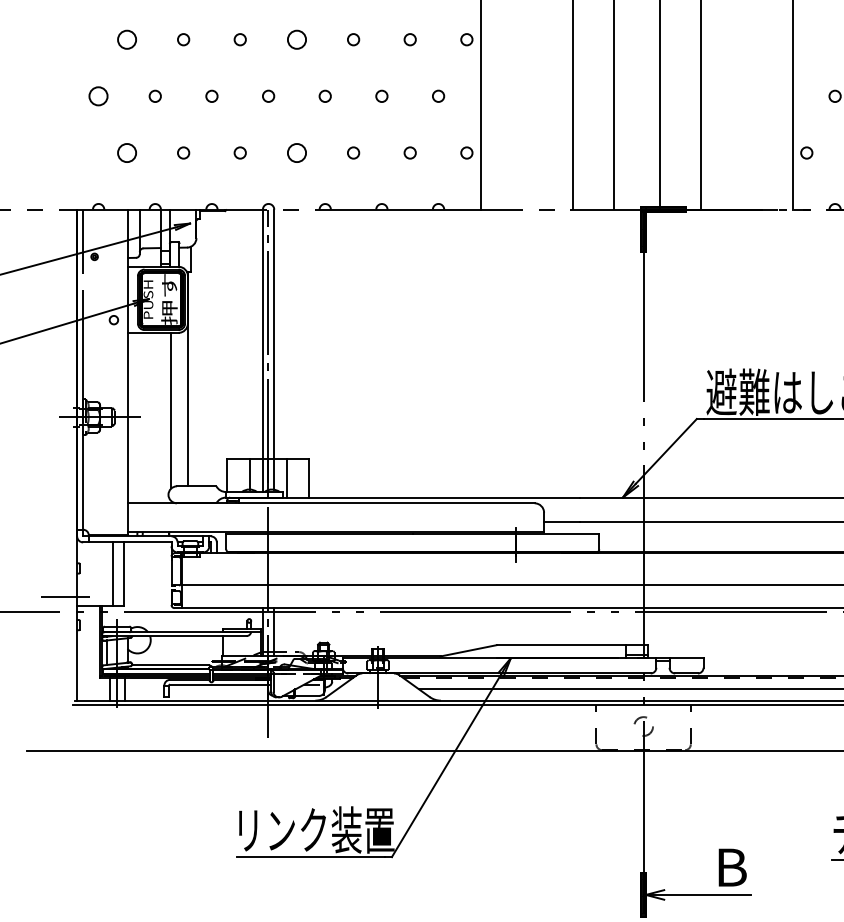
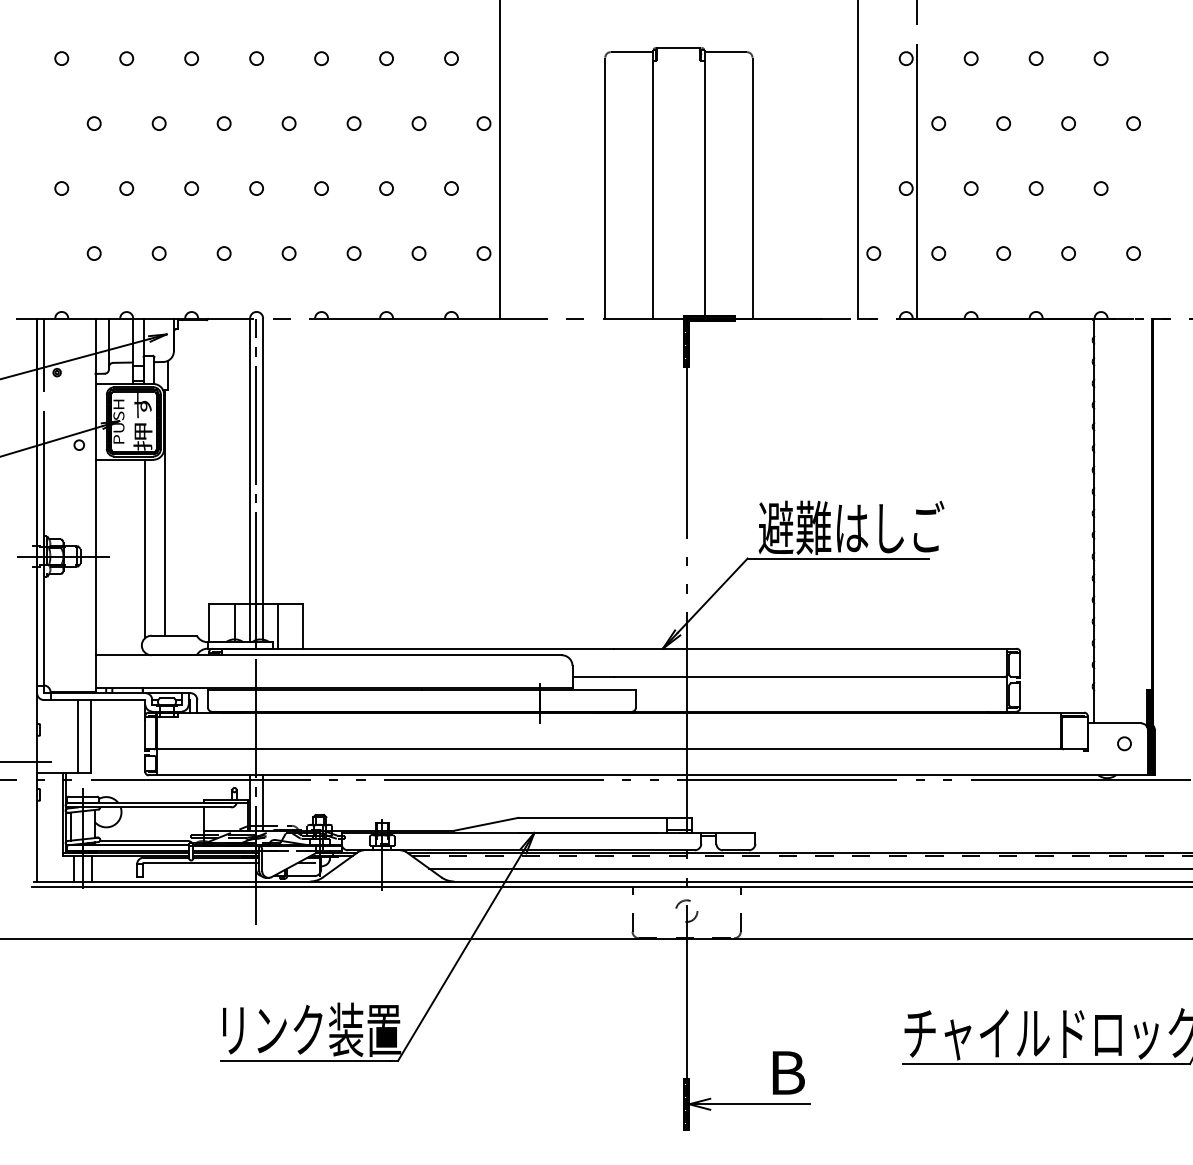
circle: (126, 39) -> (93, 123), size x0.62
circle: (296, 39) -> (288, 123), size x0.62
circle: (98, 96) -> (61, 188), size x0.62
circle: (126, 152) -> (93, 253), size x0.62
circle: (296, 152) -> (288, 253), size x0.62

